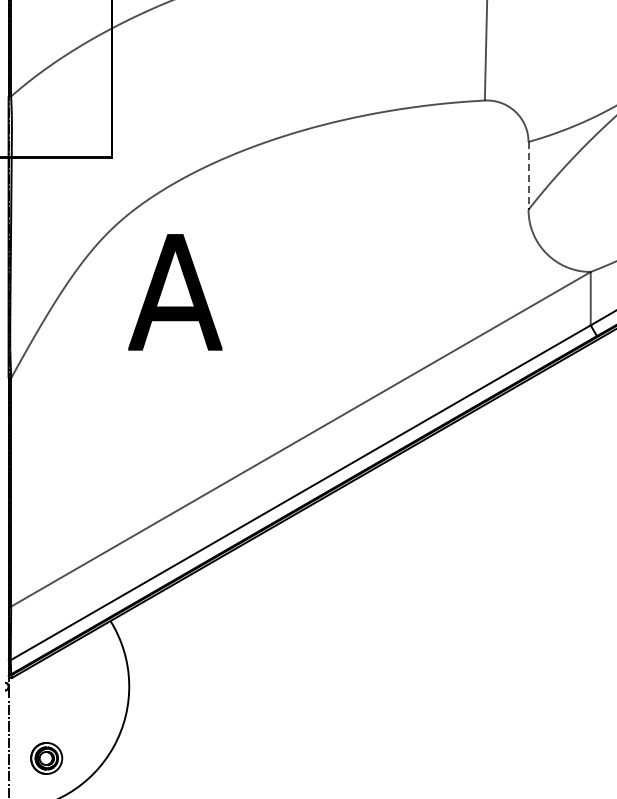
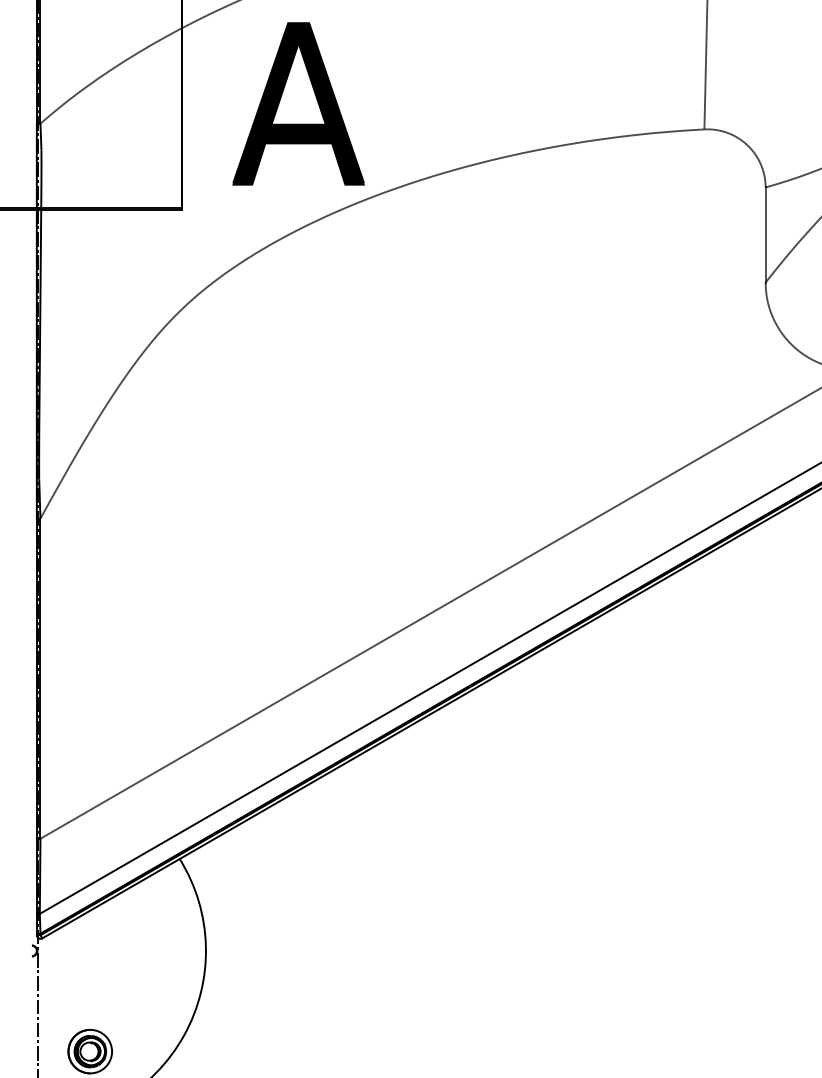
line: (528, 175) -> (765, 234), dashed -> solid
text: (175, 292) -> (298, 104), moved

